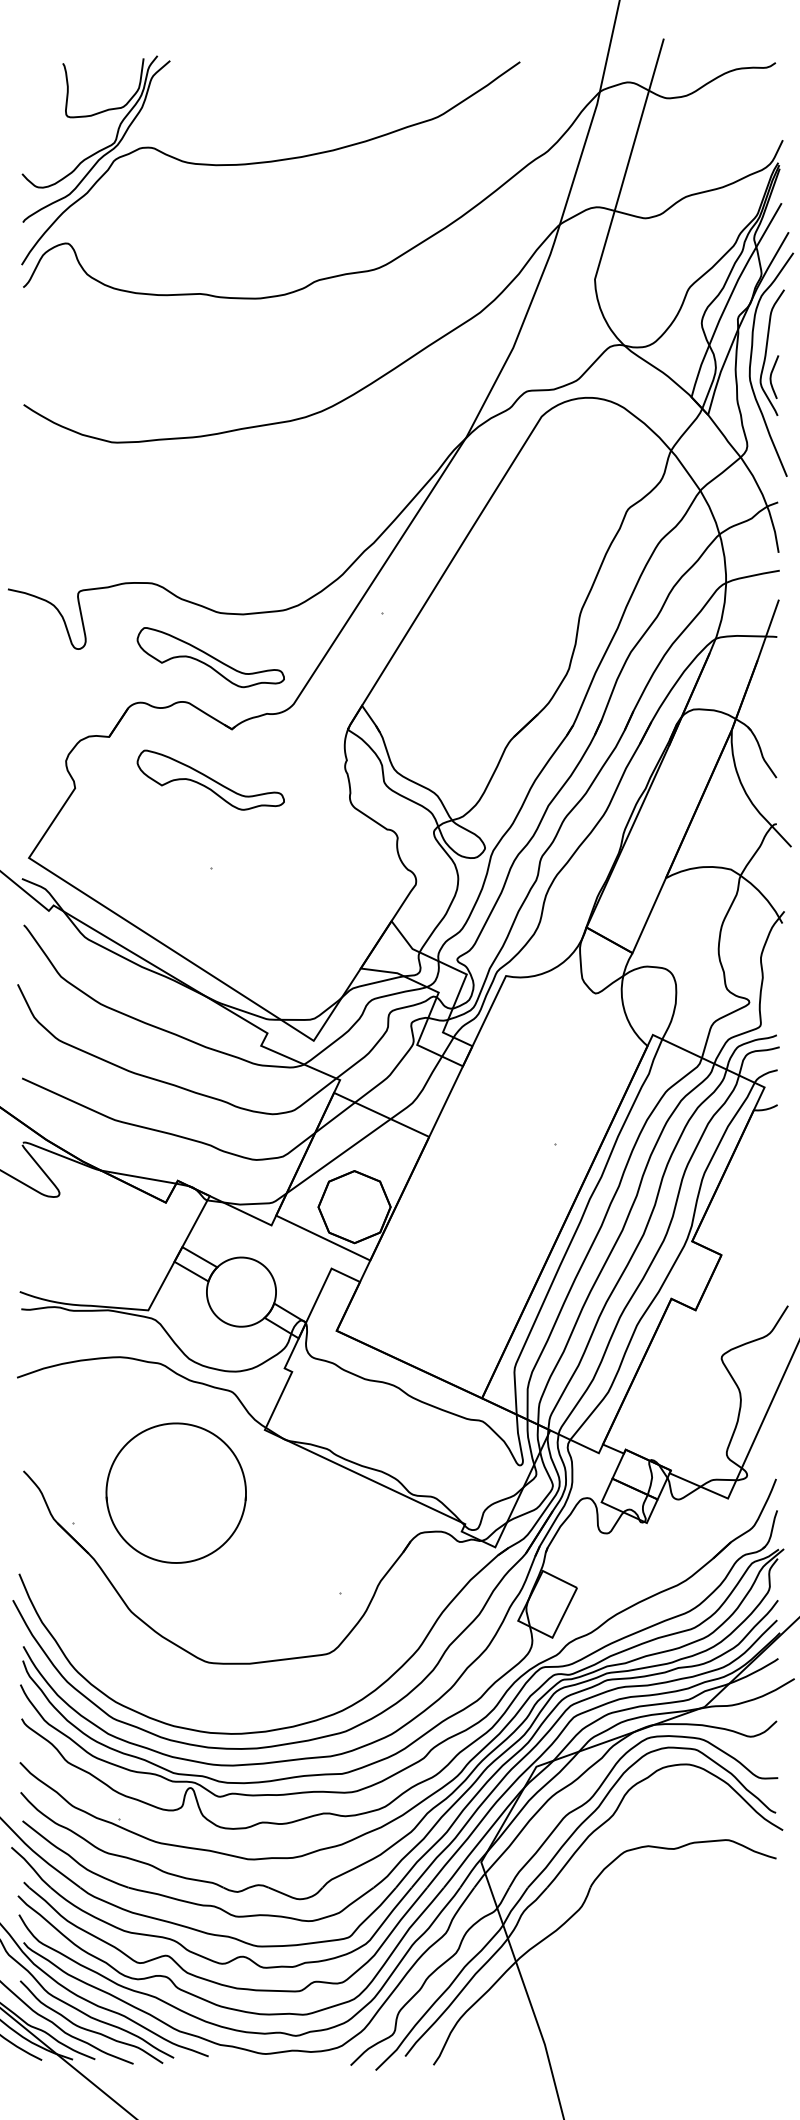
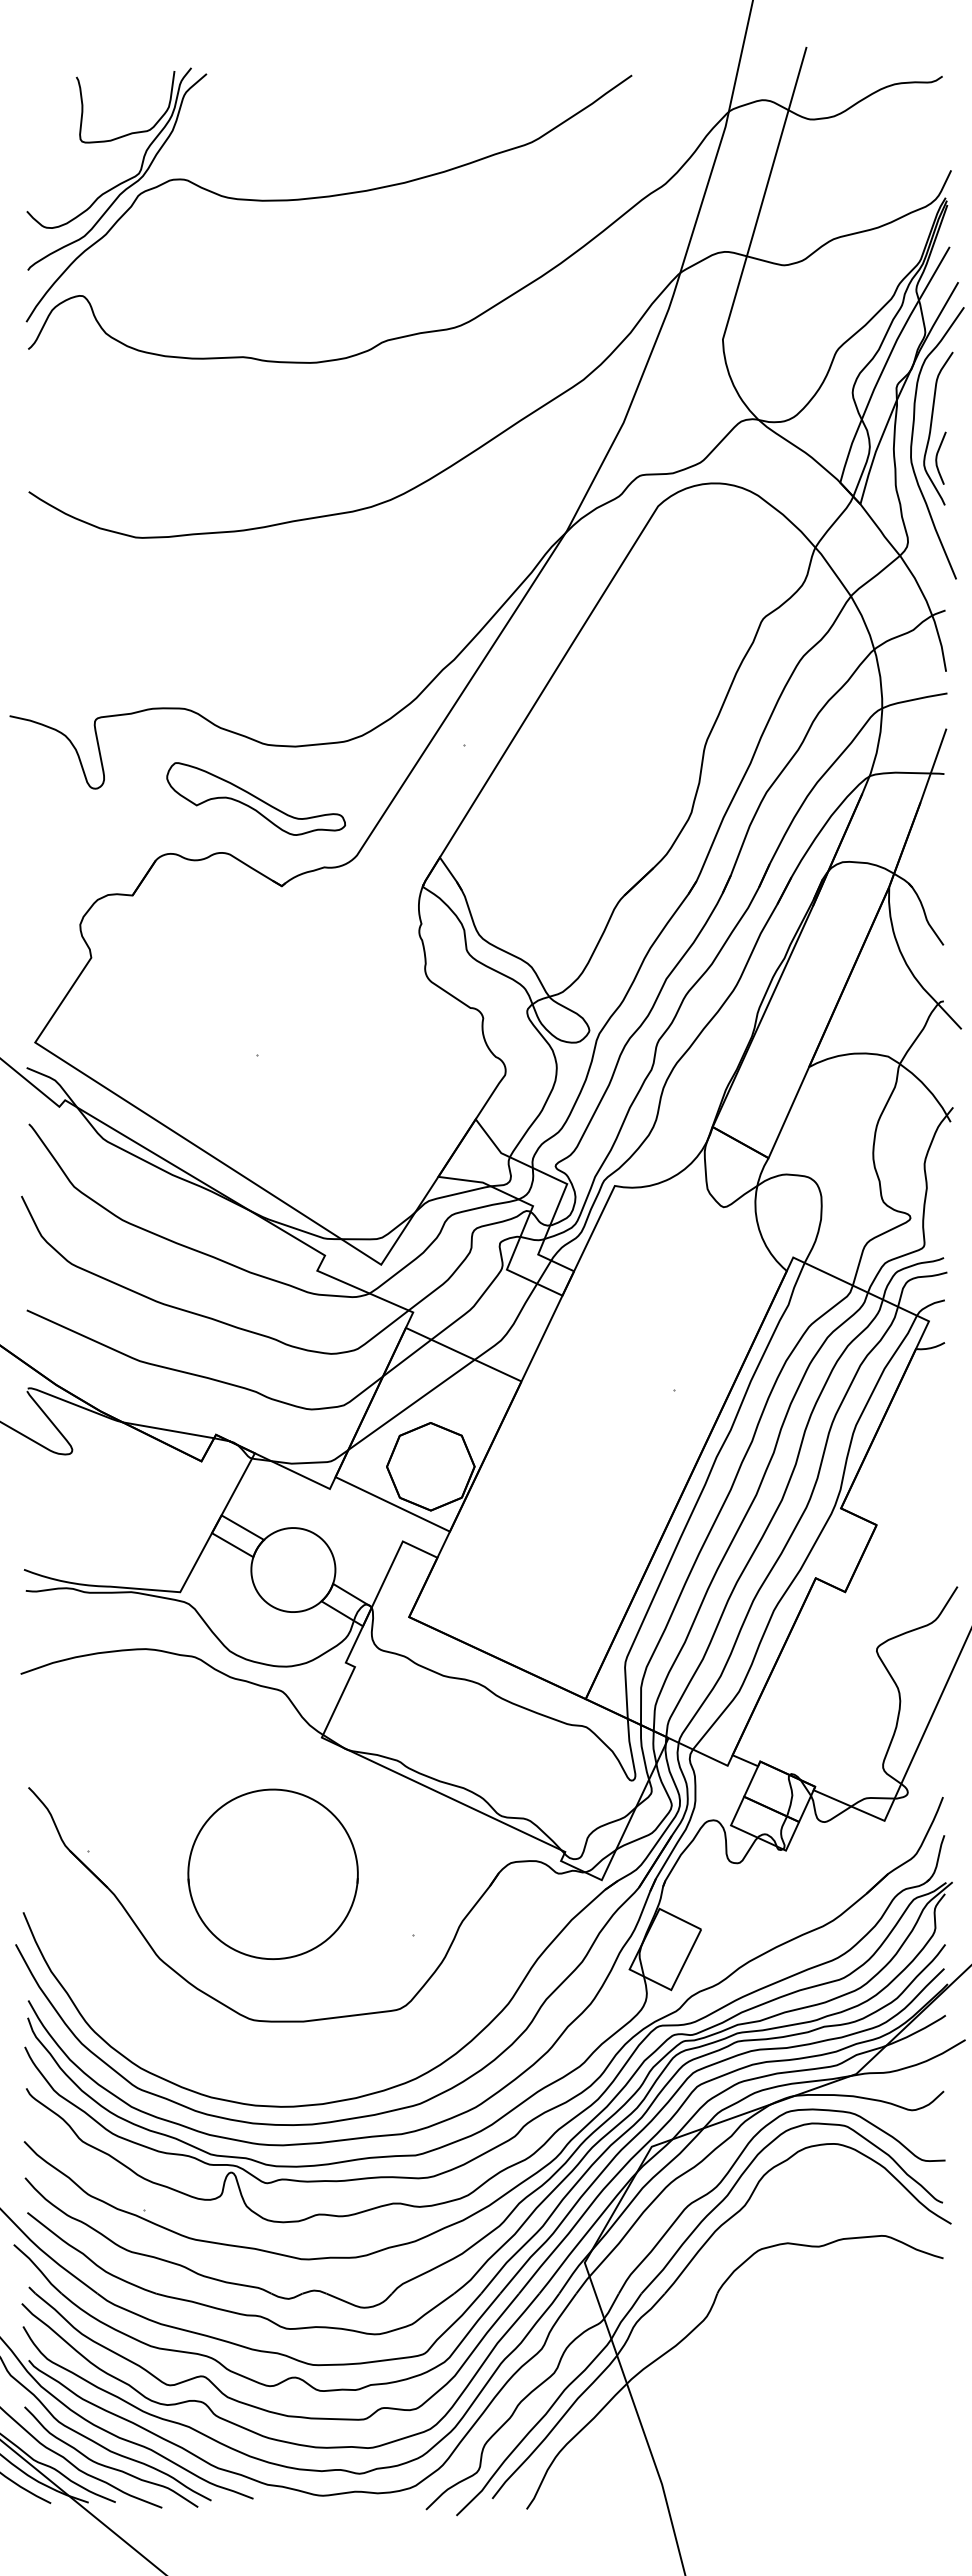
part: (210, 779) -> (255, 947), removed
part: (175, 1492) -> (272, 1873), moved

